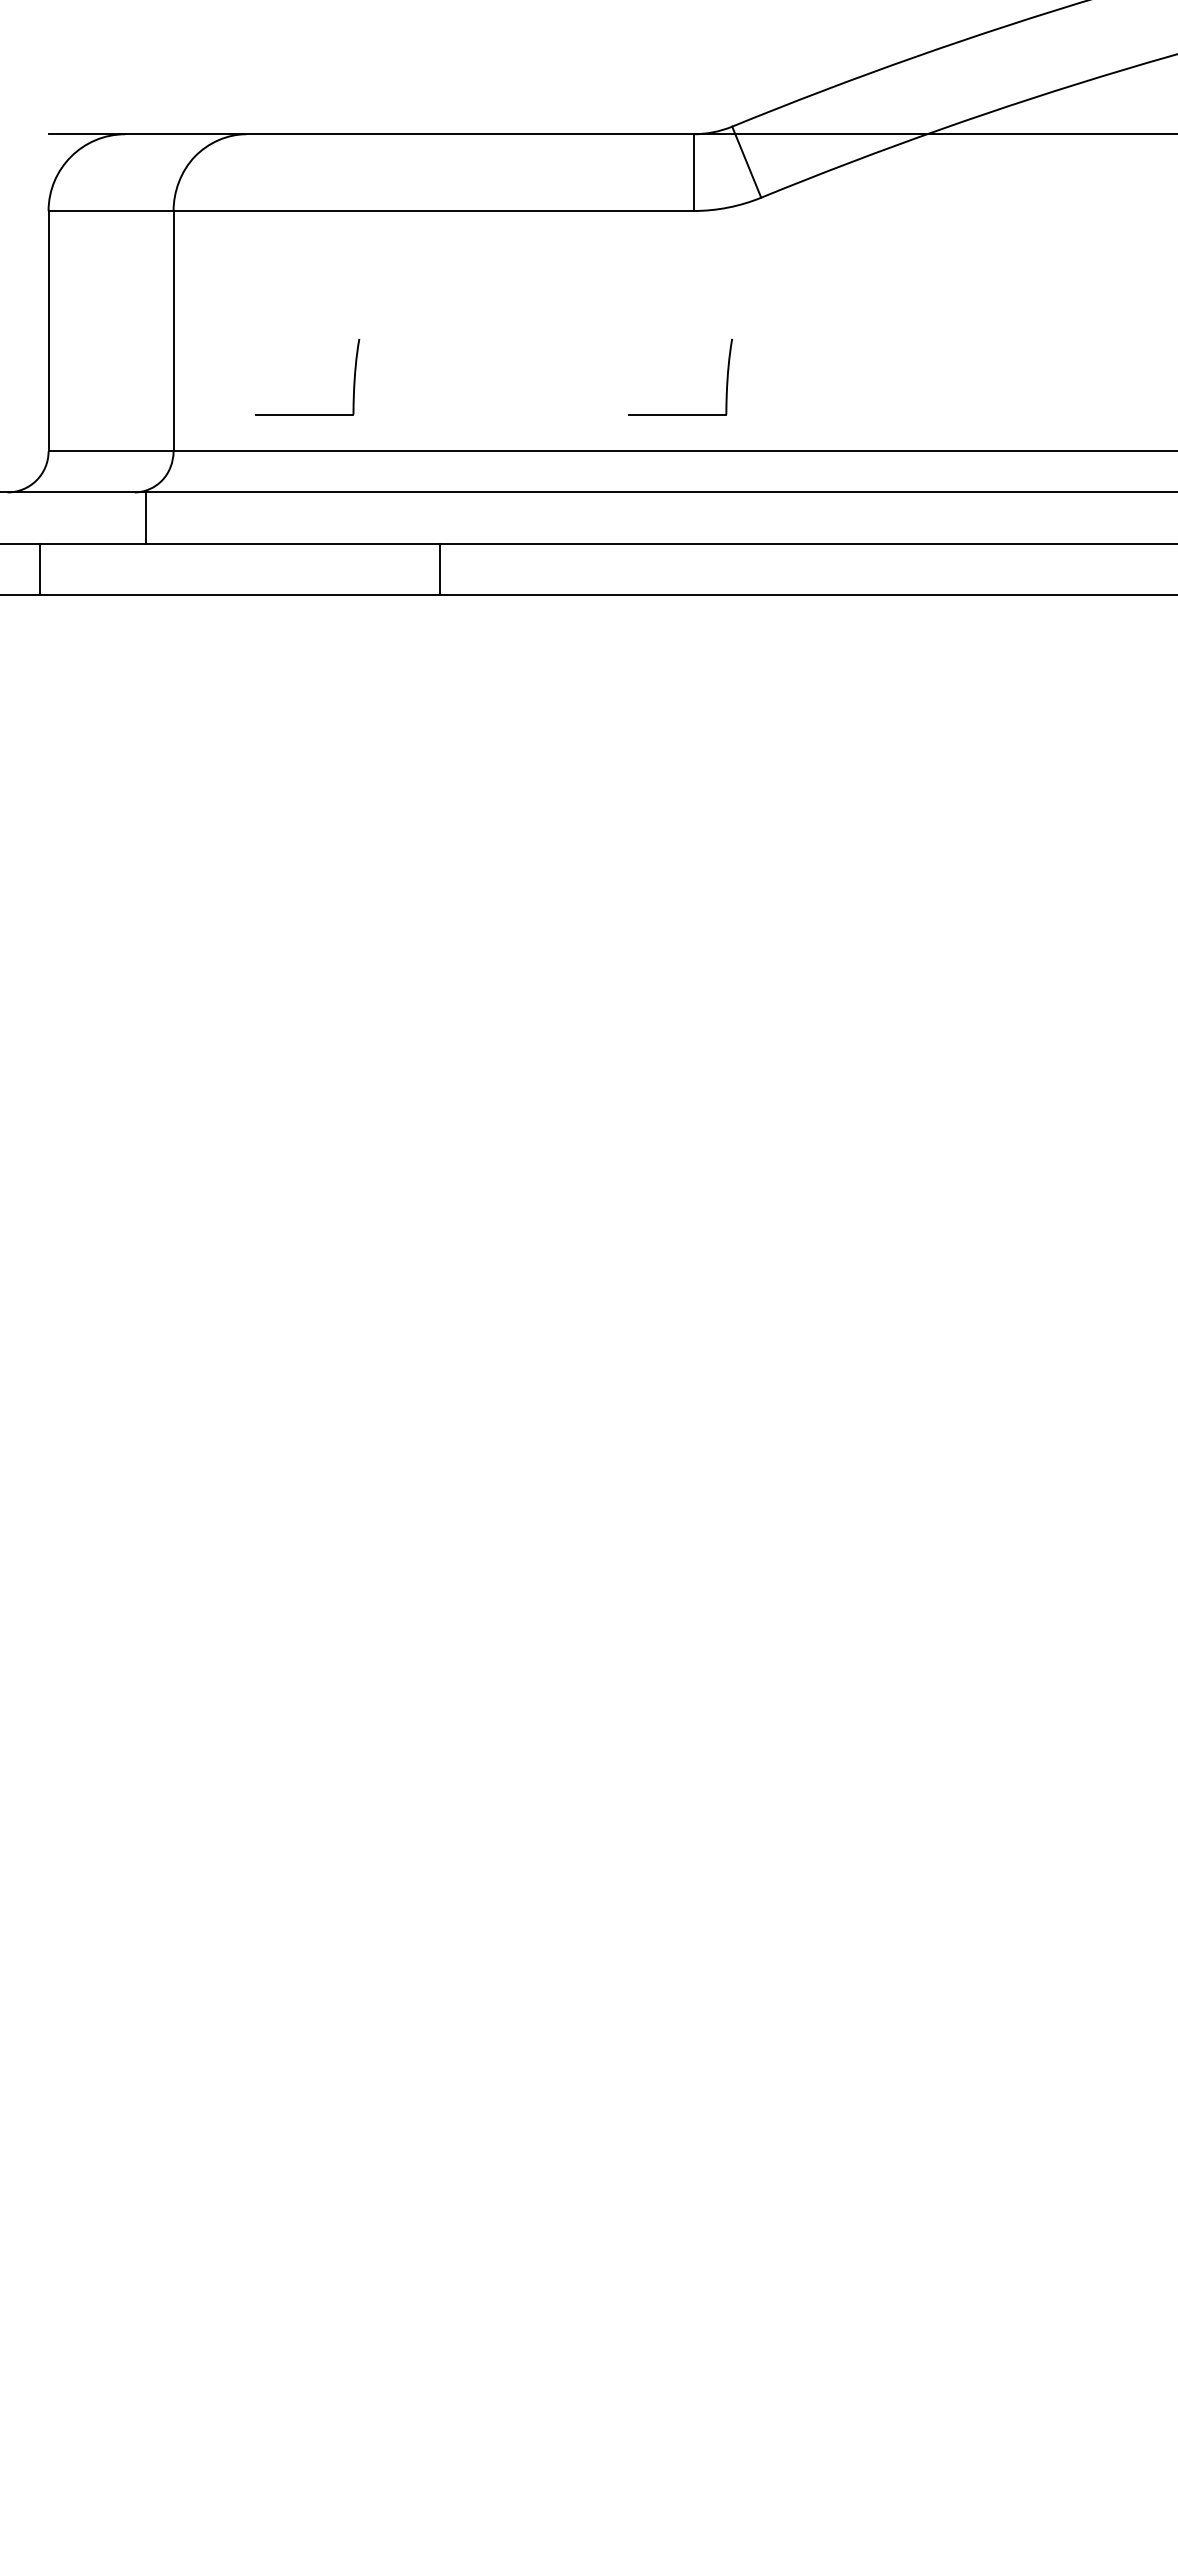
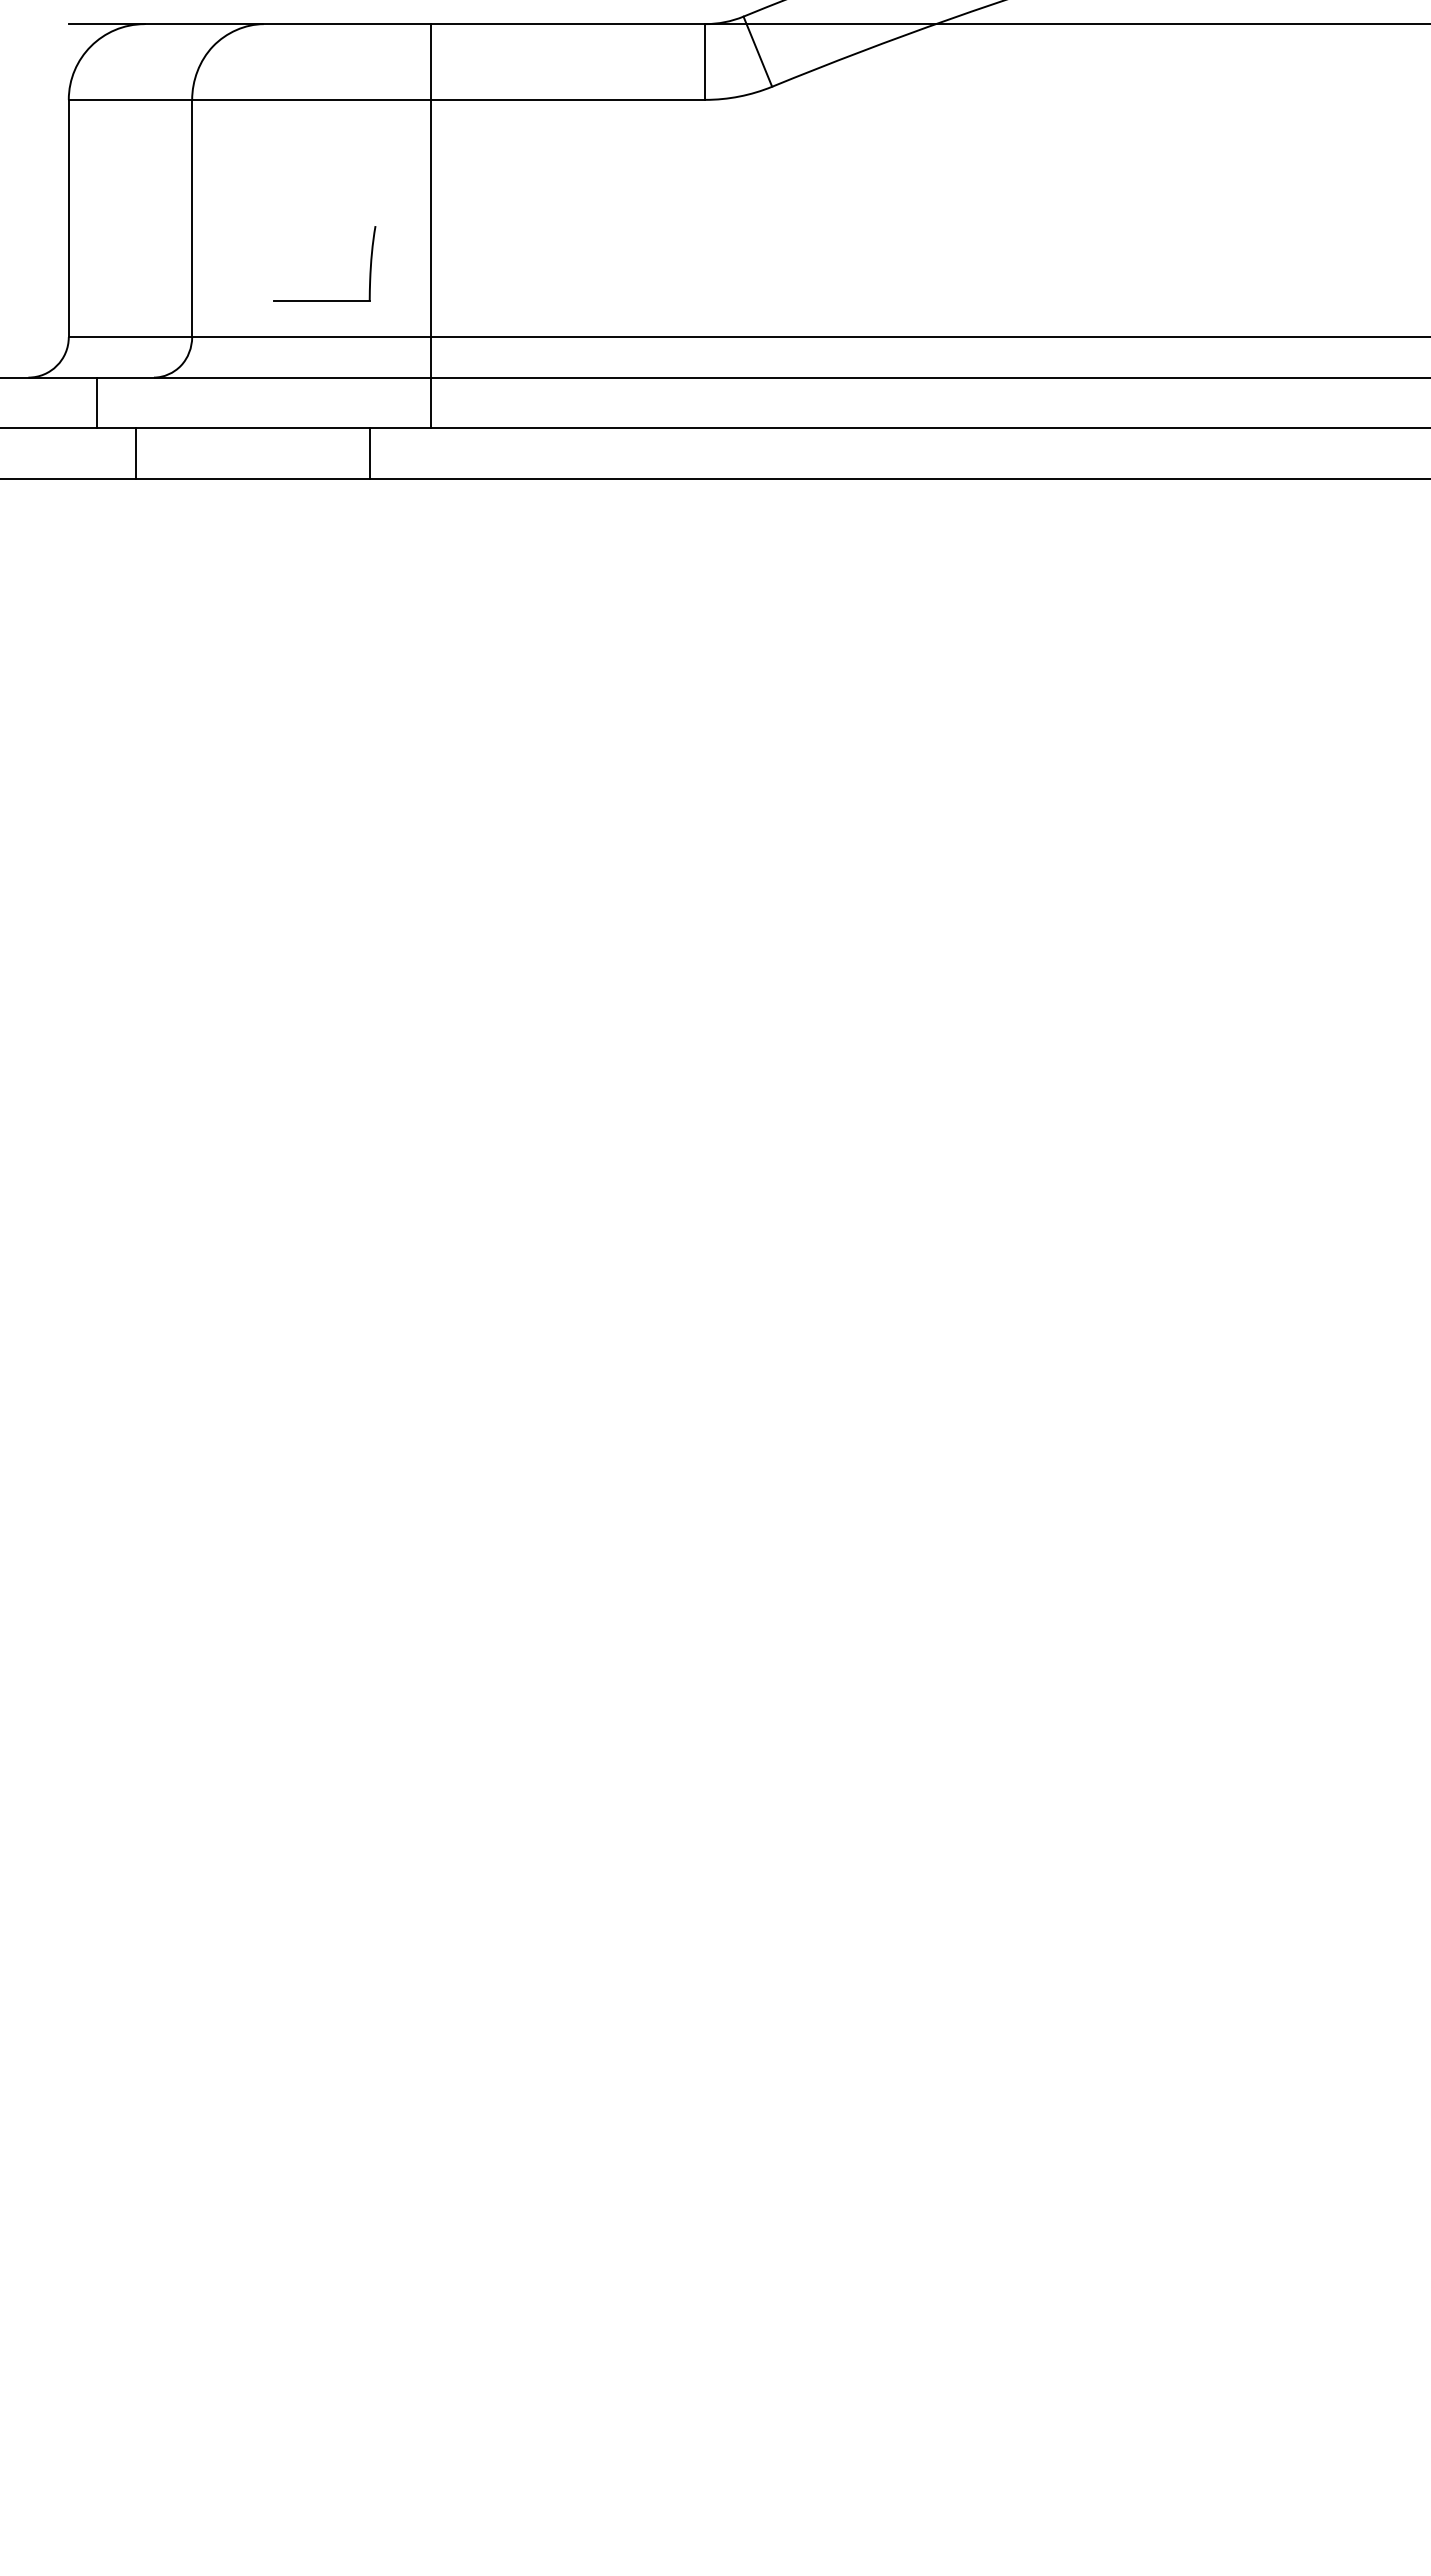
line: (415, 339) -> (430, 226), added
part: (680, 414) -> (692, 300), removed
line: (145, 517) -> (96, 402), moved
line: (40, 569) -> (136, 453), moved
line: (439, 569) -> (369, 453), moved

